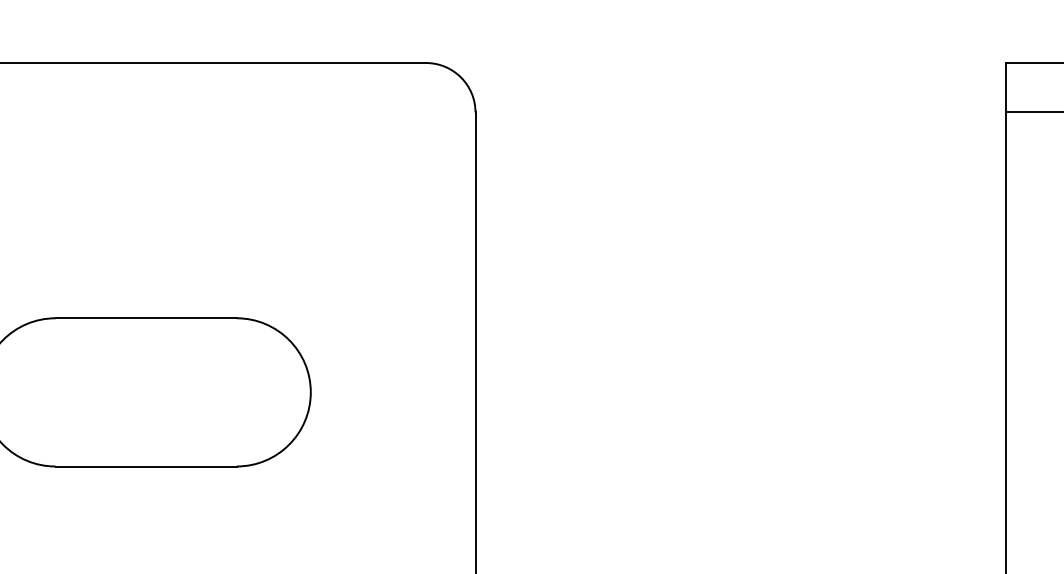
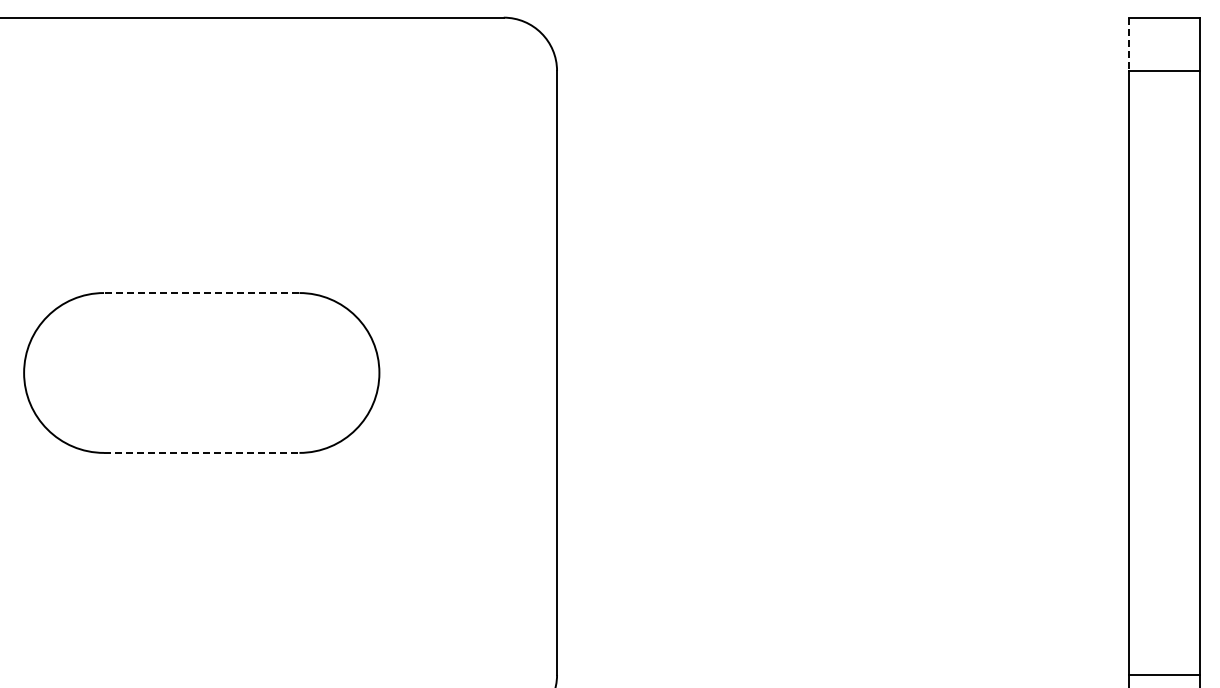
line: (1006, 87) -> (1129, 44), solid -> dashed
line: (145, 318) -> (201, 293), solid -> dashed
line: (145, 466) -> (201, 452), solid -> dashed

